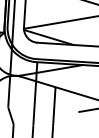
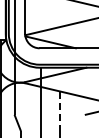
line: (54, 107) -> (60, 111), solid -> dashed

